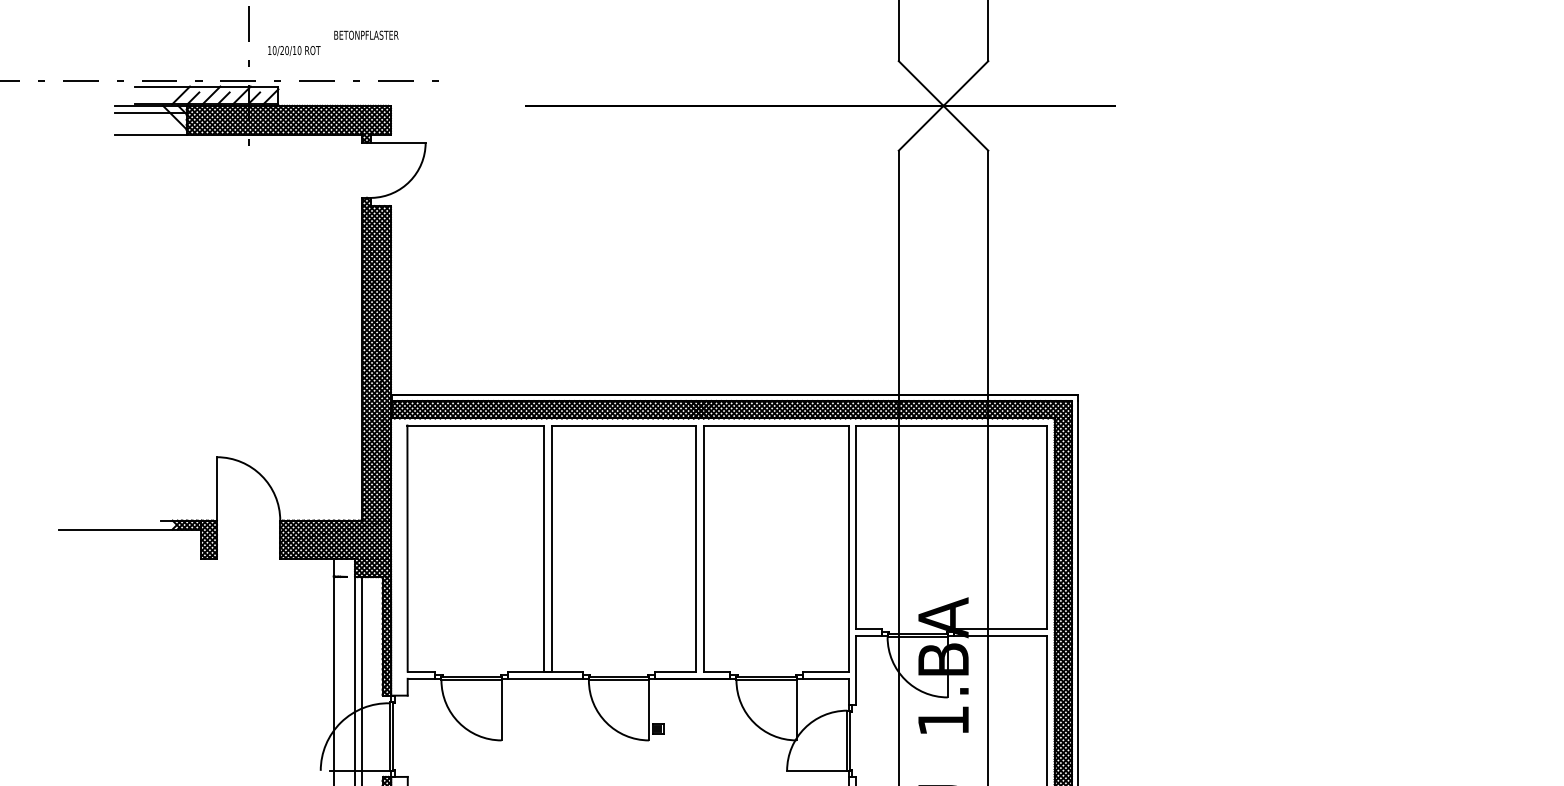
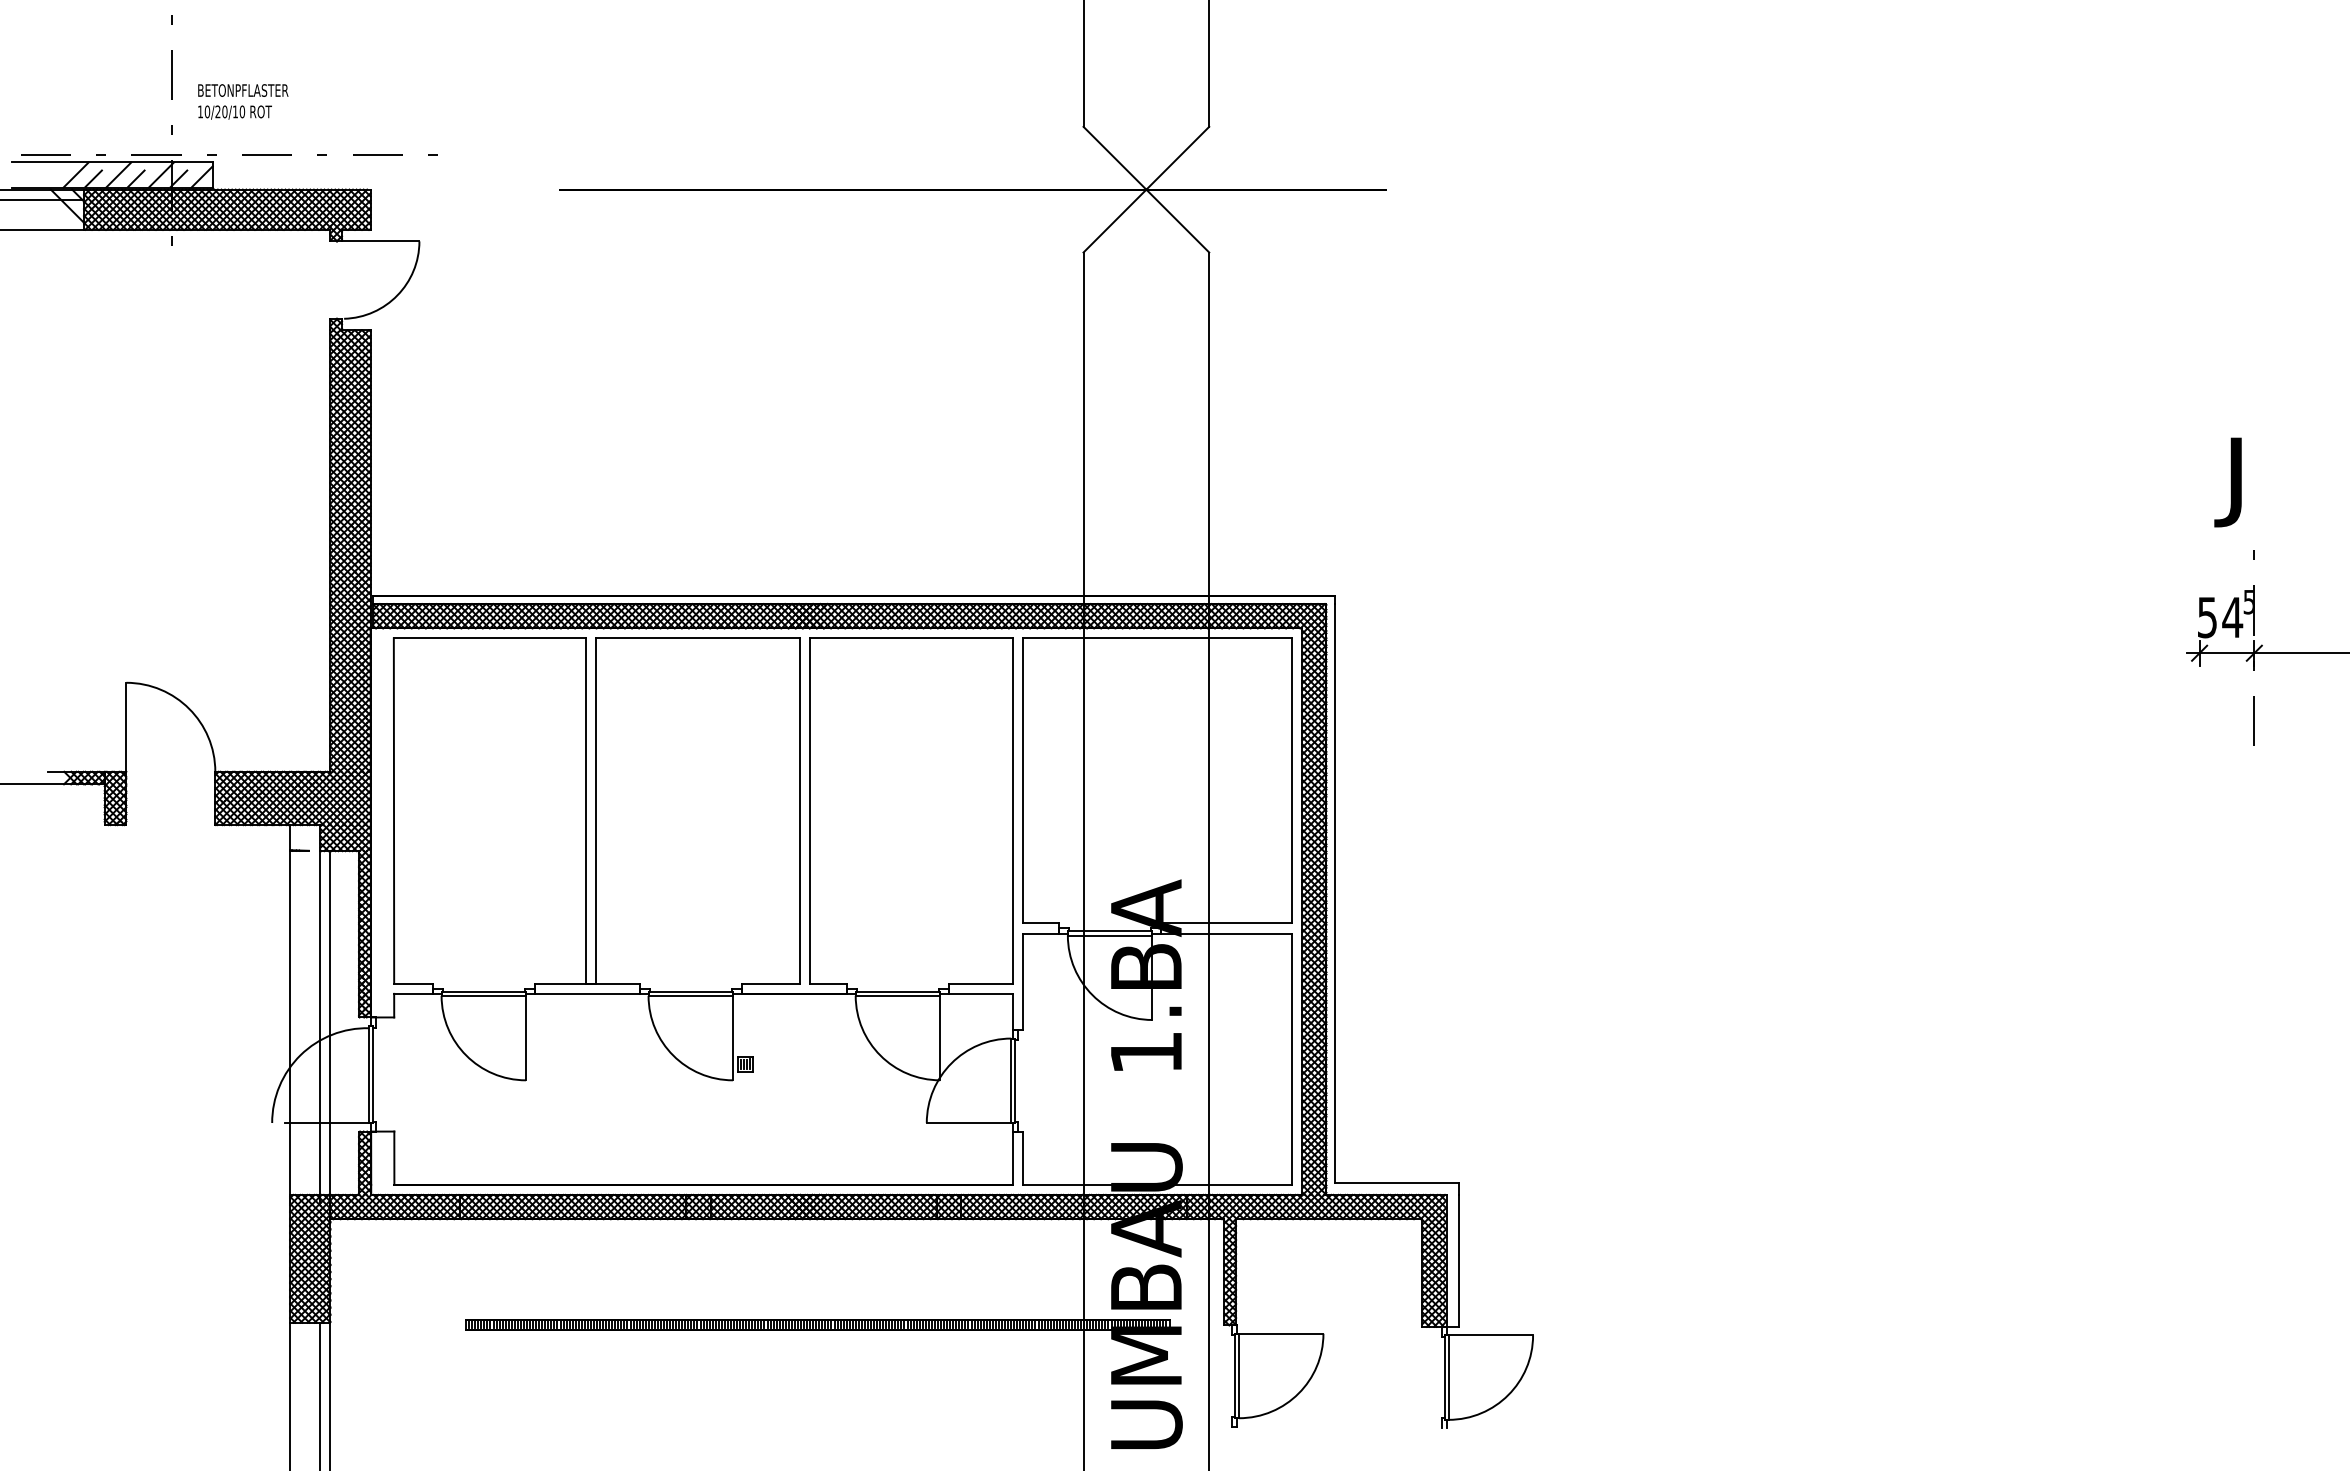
text: (366, 35) -> (243, 90), moved

